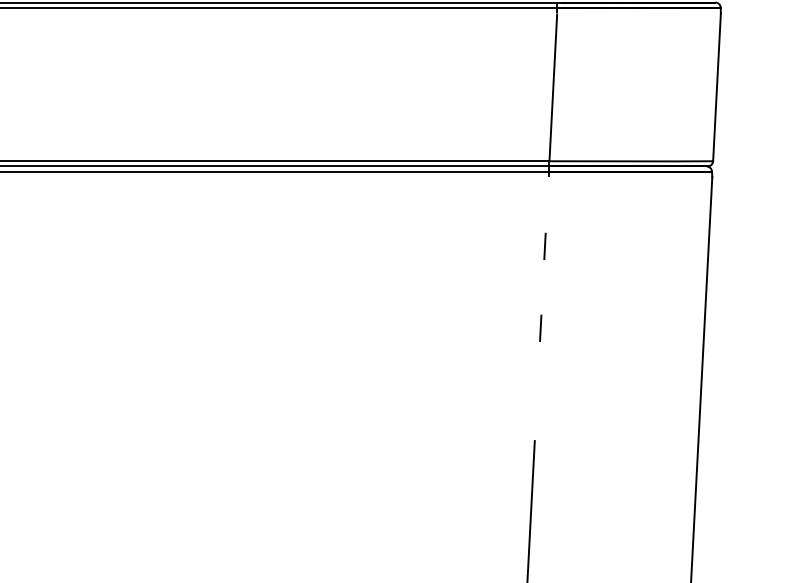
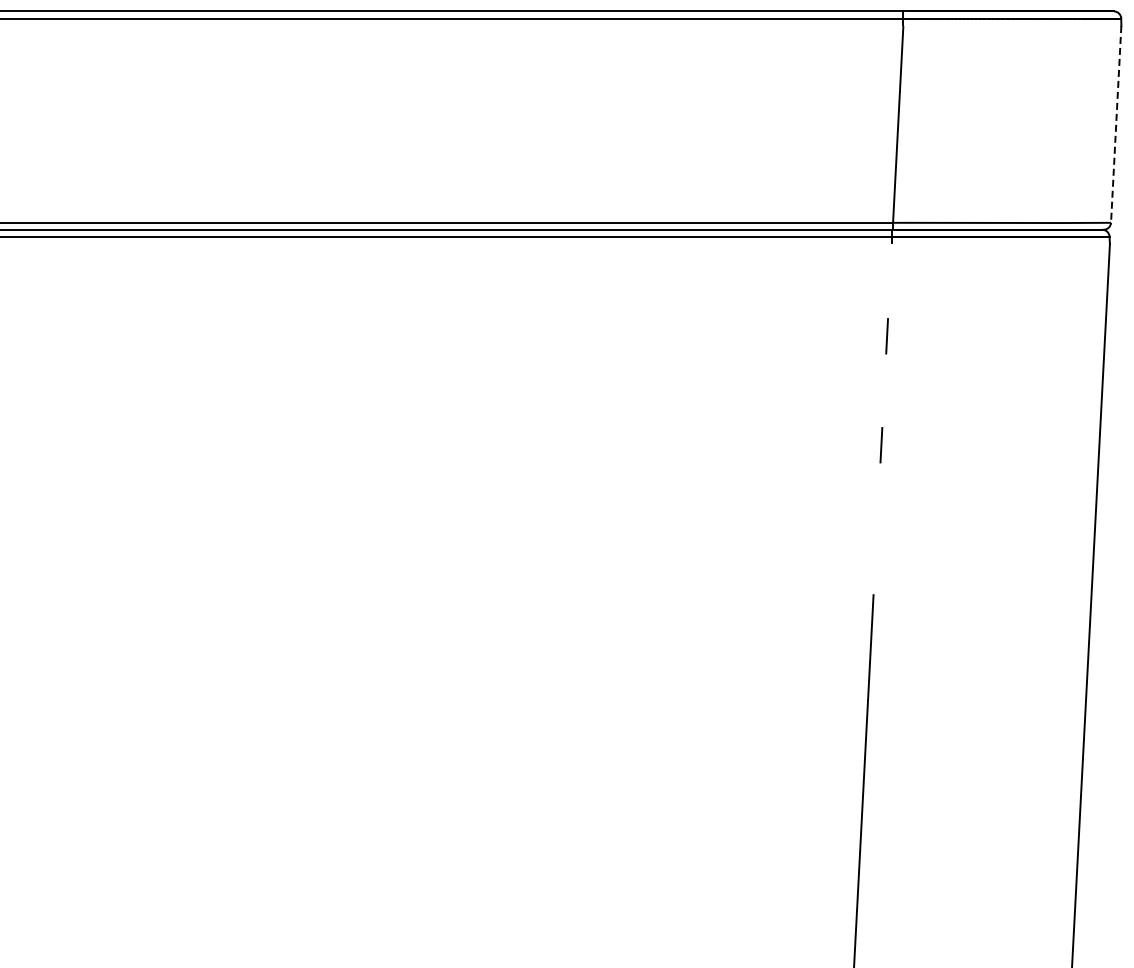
line: (717, 87) -> (1116, 124), solid -> dashed

